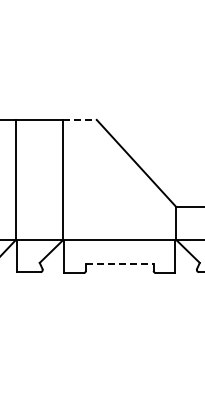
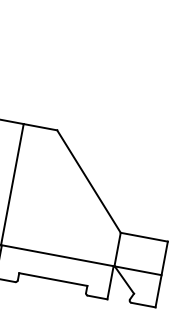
line: (80, 119) -> (40, 126), dashed -> solid
line: (119, 263) -> (53, 279), dashed -> solid

